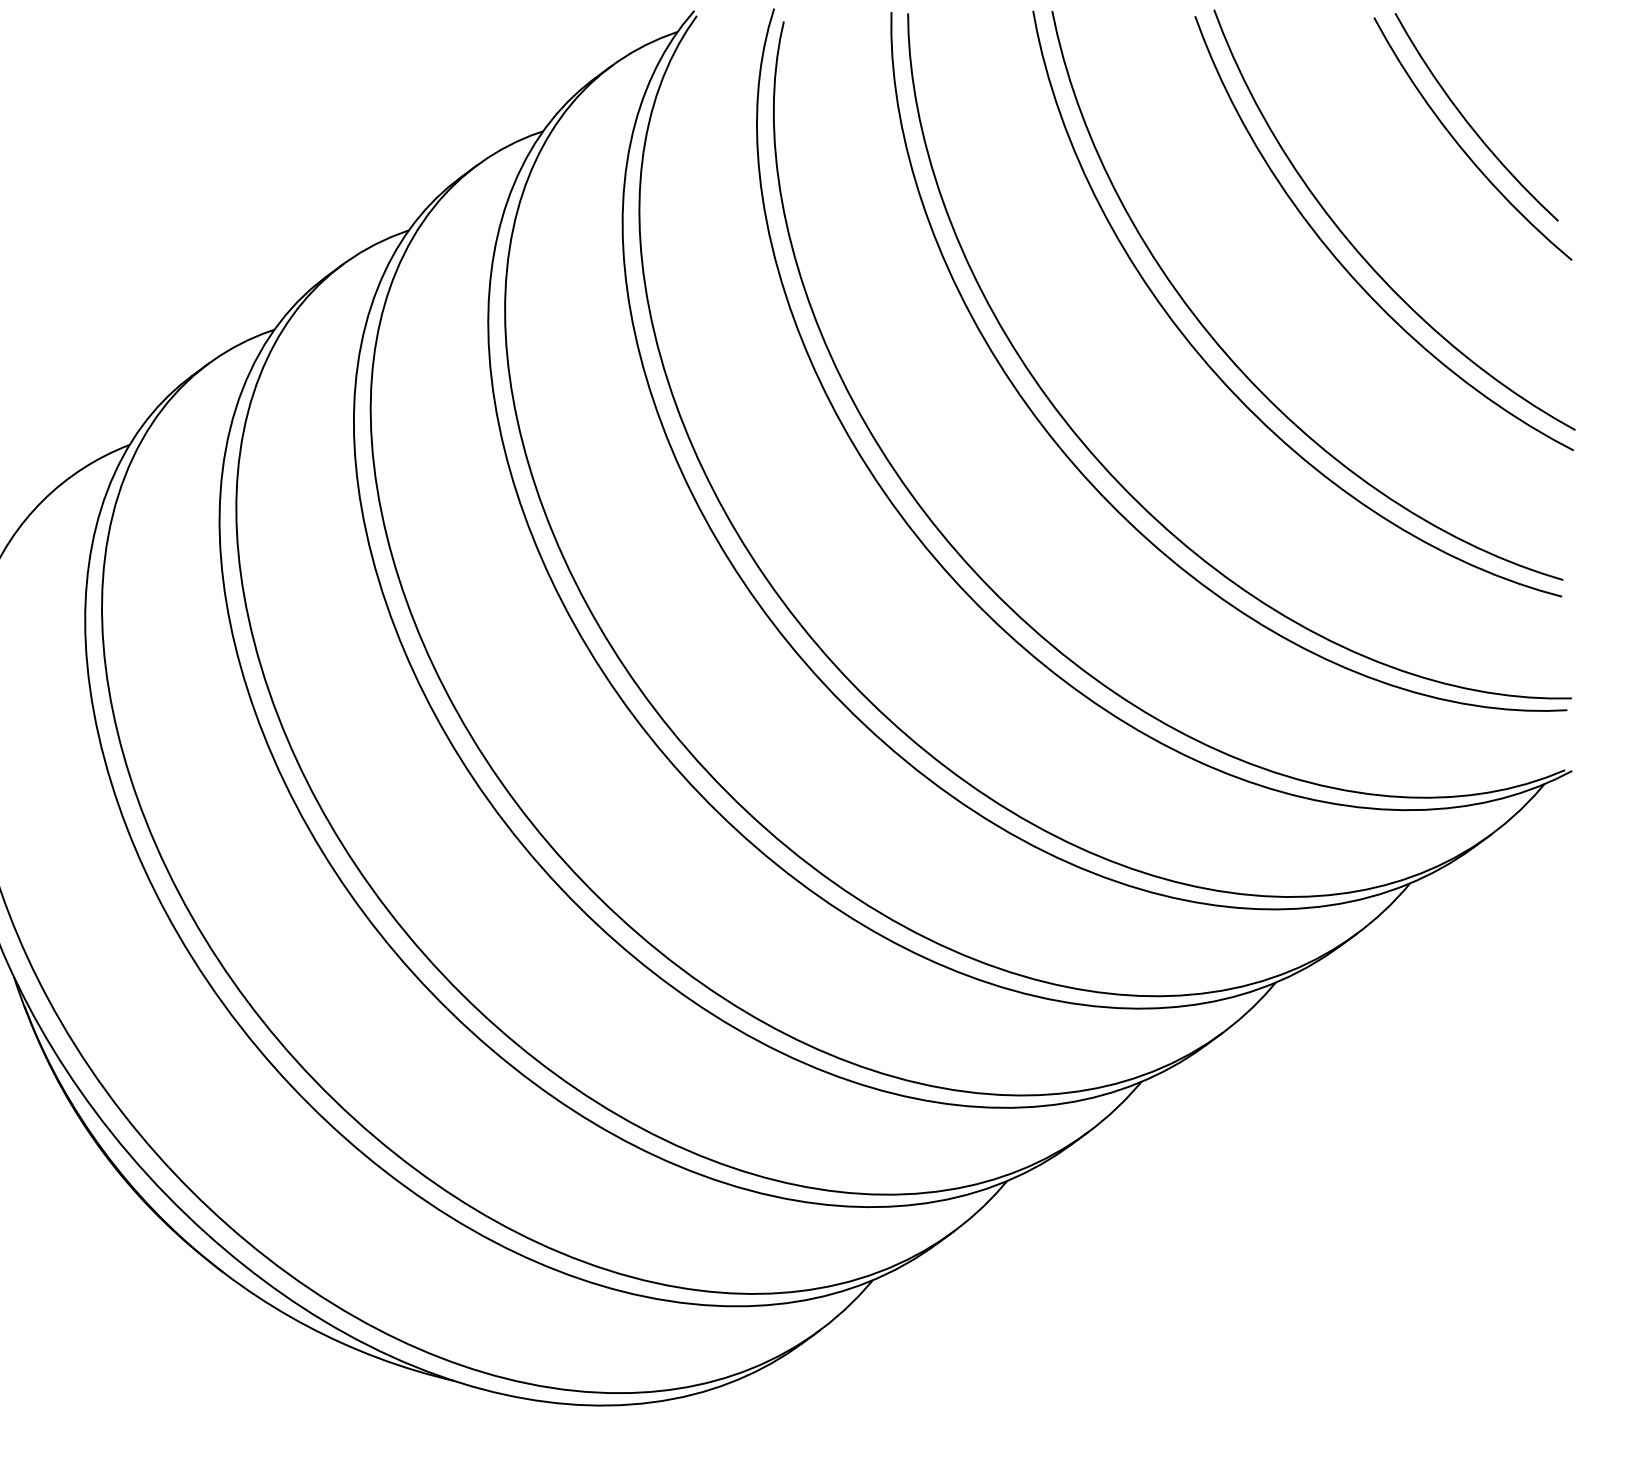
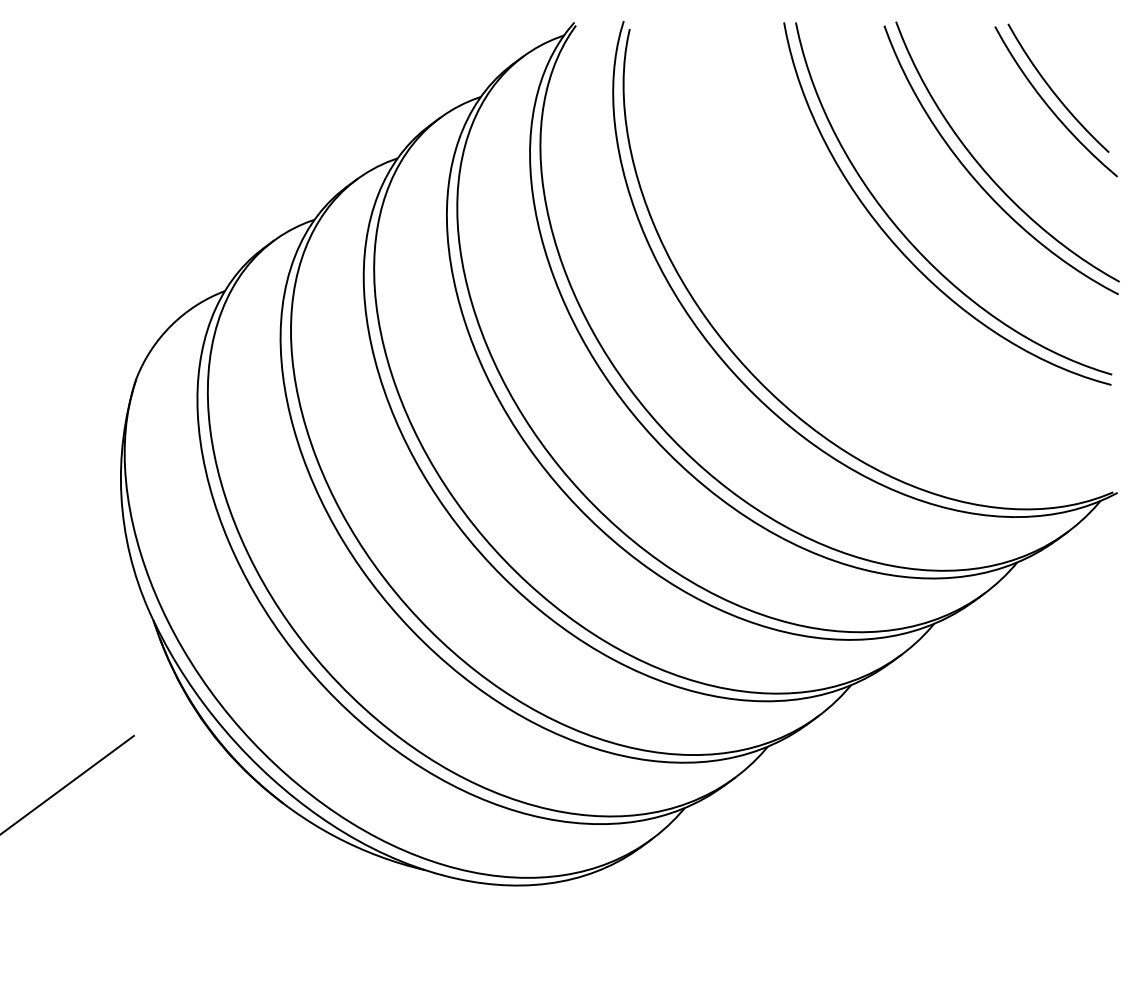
part: (1106, 466) -> (829, 304), removed

